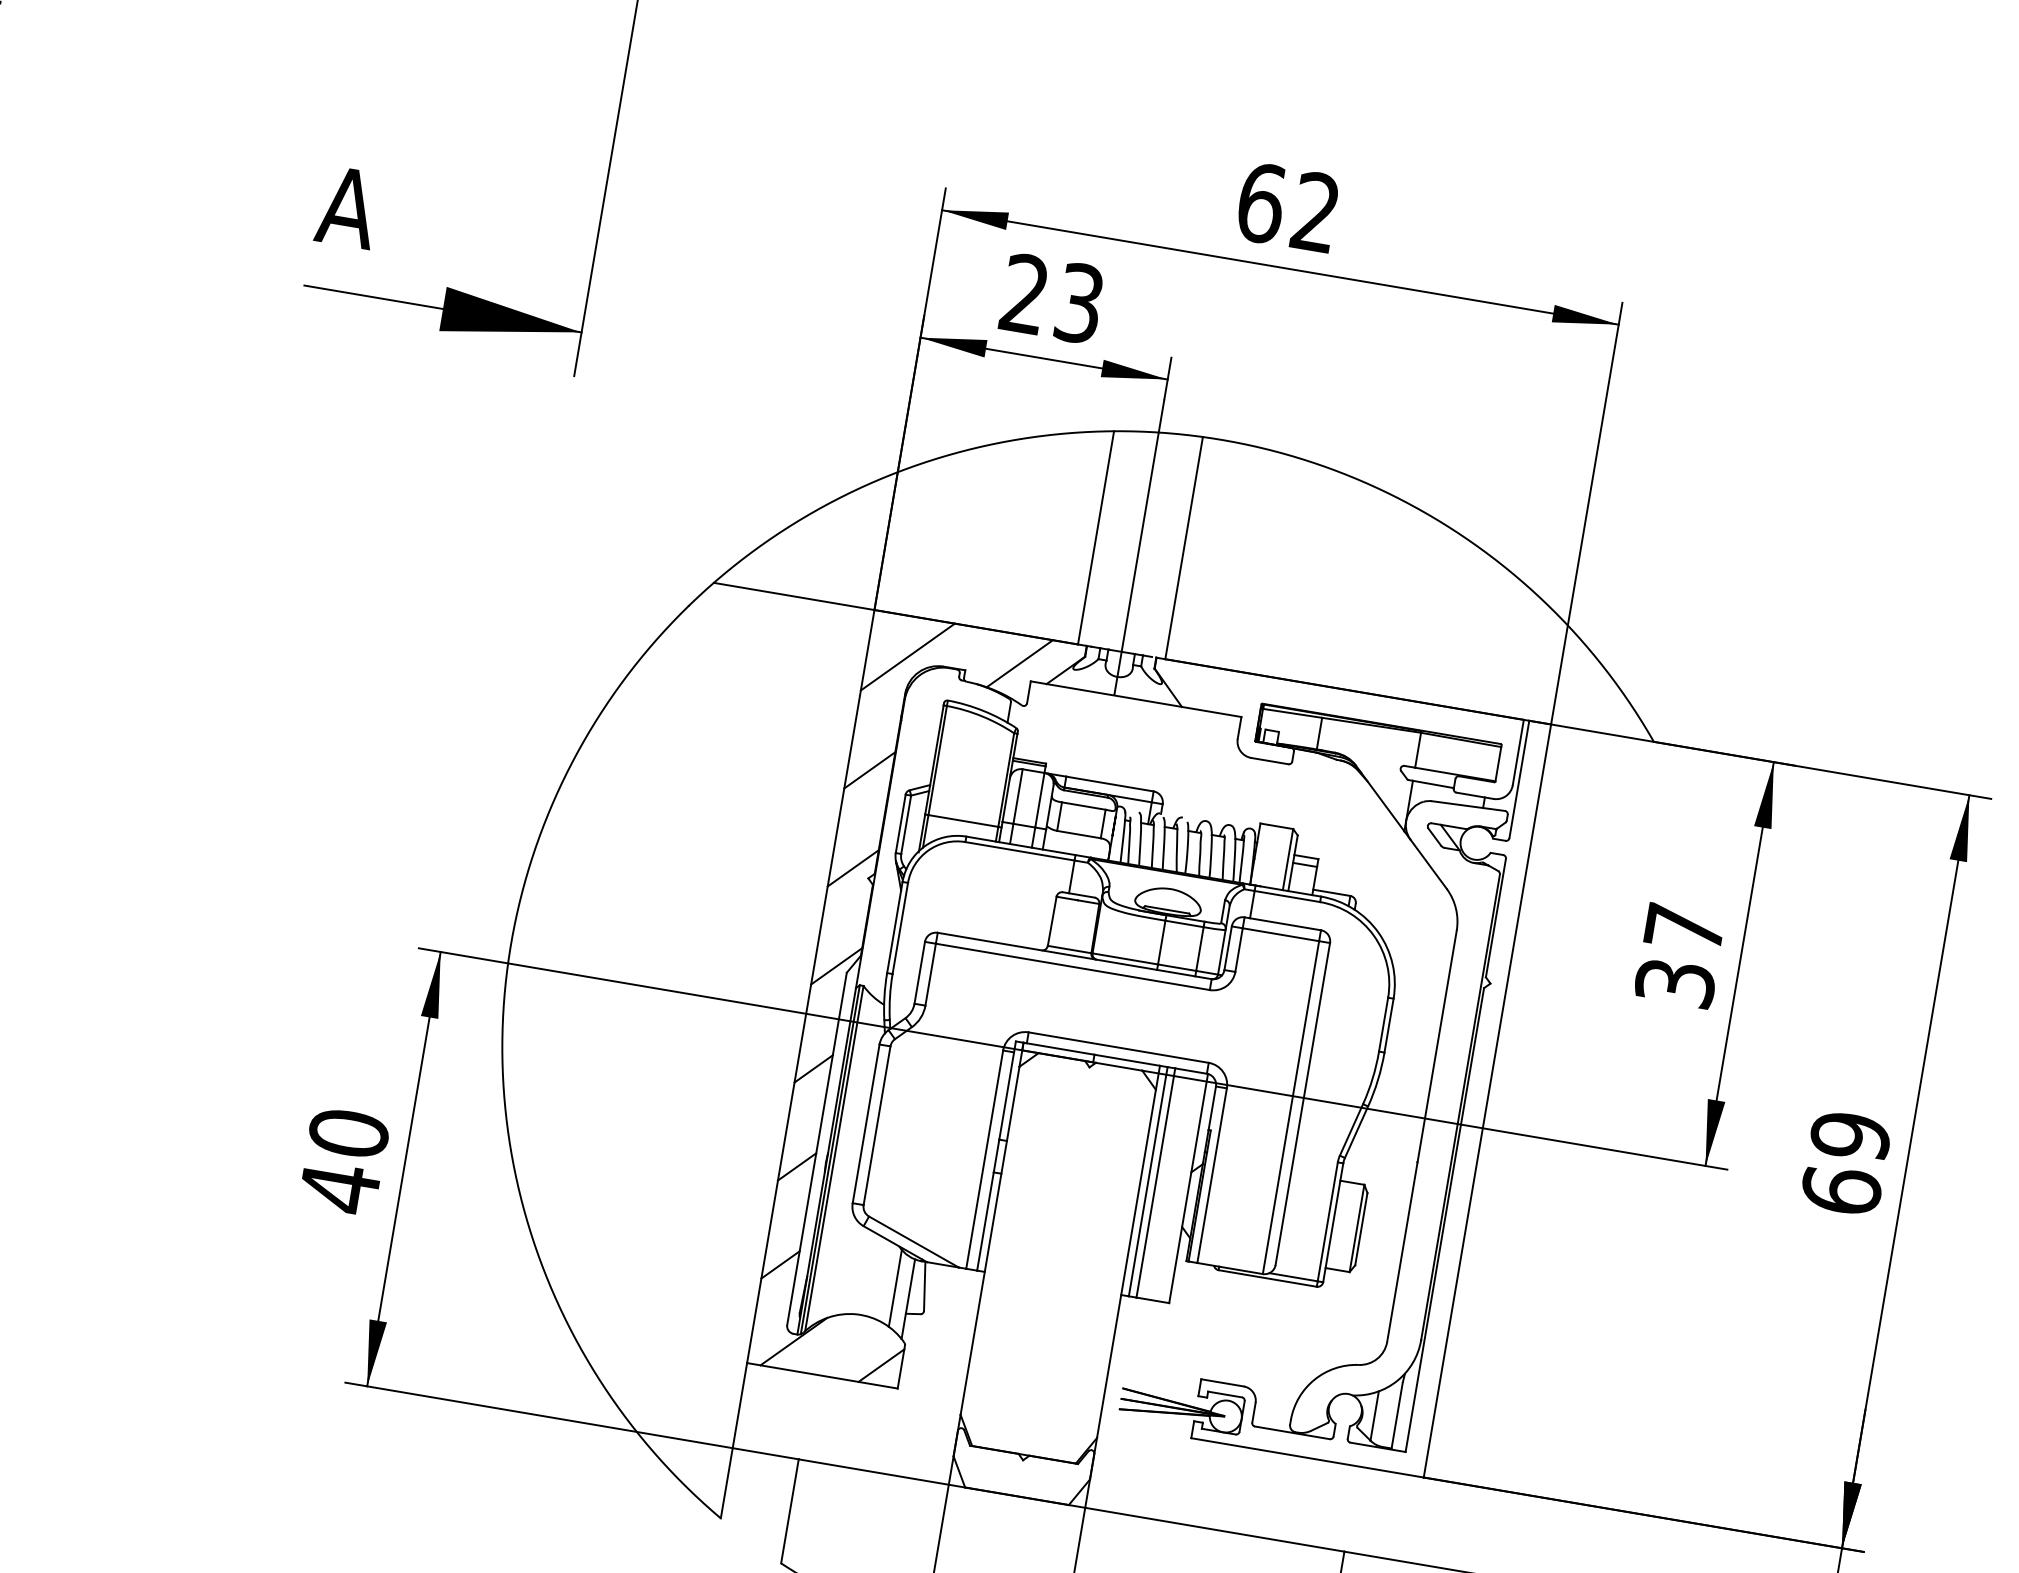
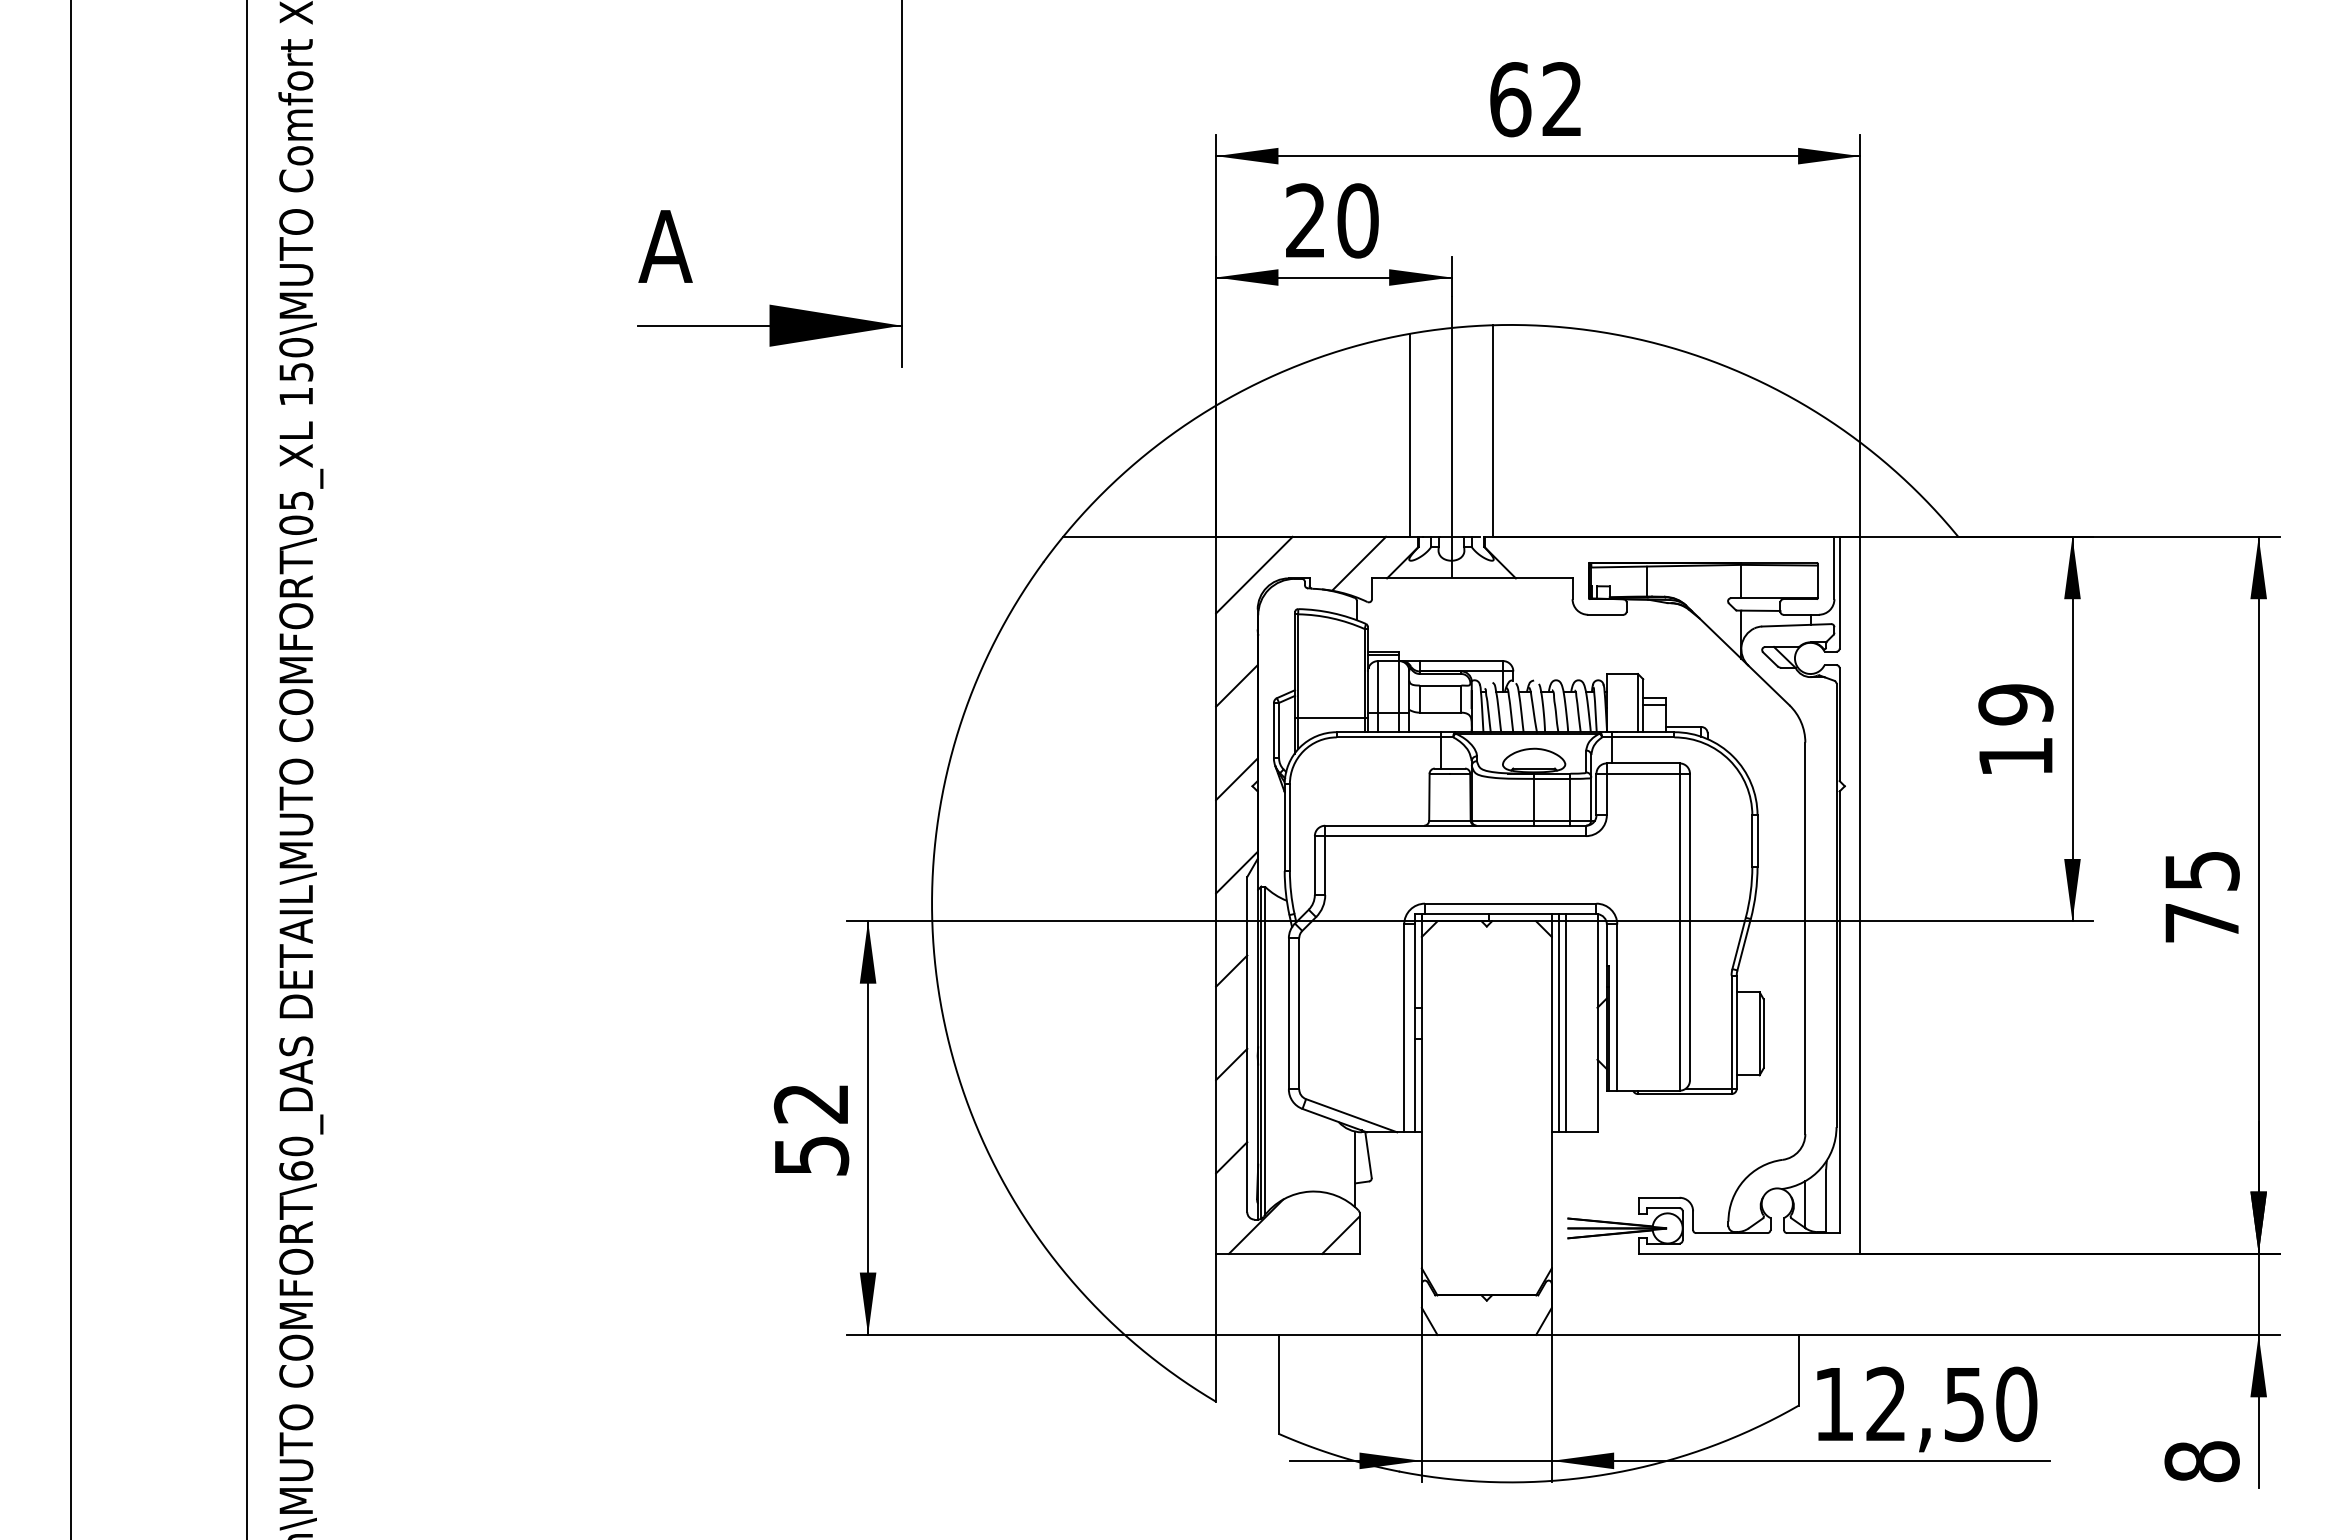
text: (1079, 302) -> (1357, 220), 23 -> 20
text: (1679, 955) -> (2015, 730), 37 -> 19
text: (344, 1161) -> (811, 1130), 40 -> 52
text: (1845, 1162) -> (2201, 896), 69 -> 75
line: (895, 1288) -> (1341, 1161), removed

